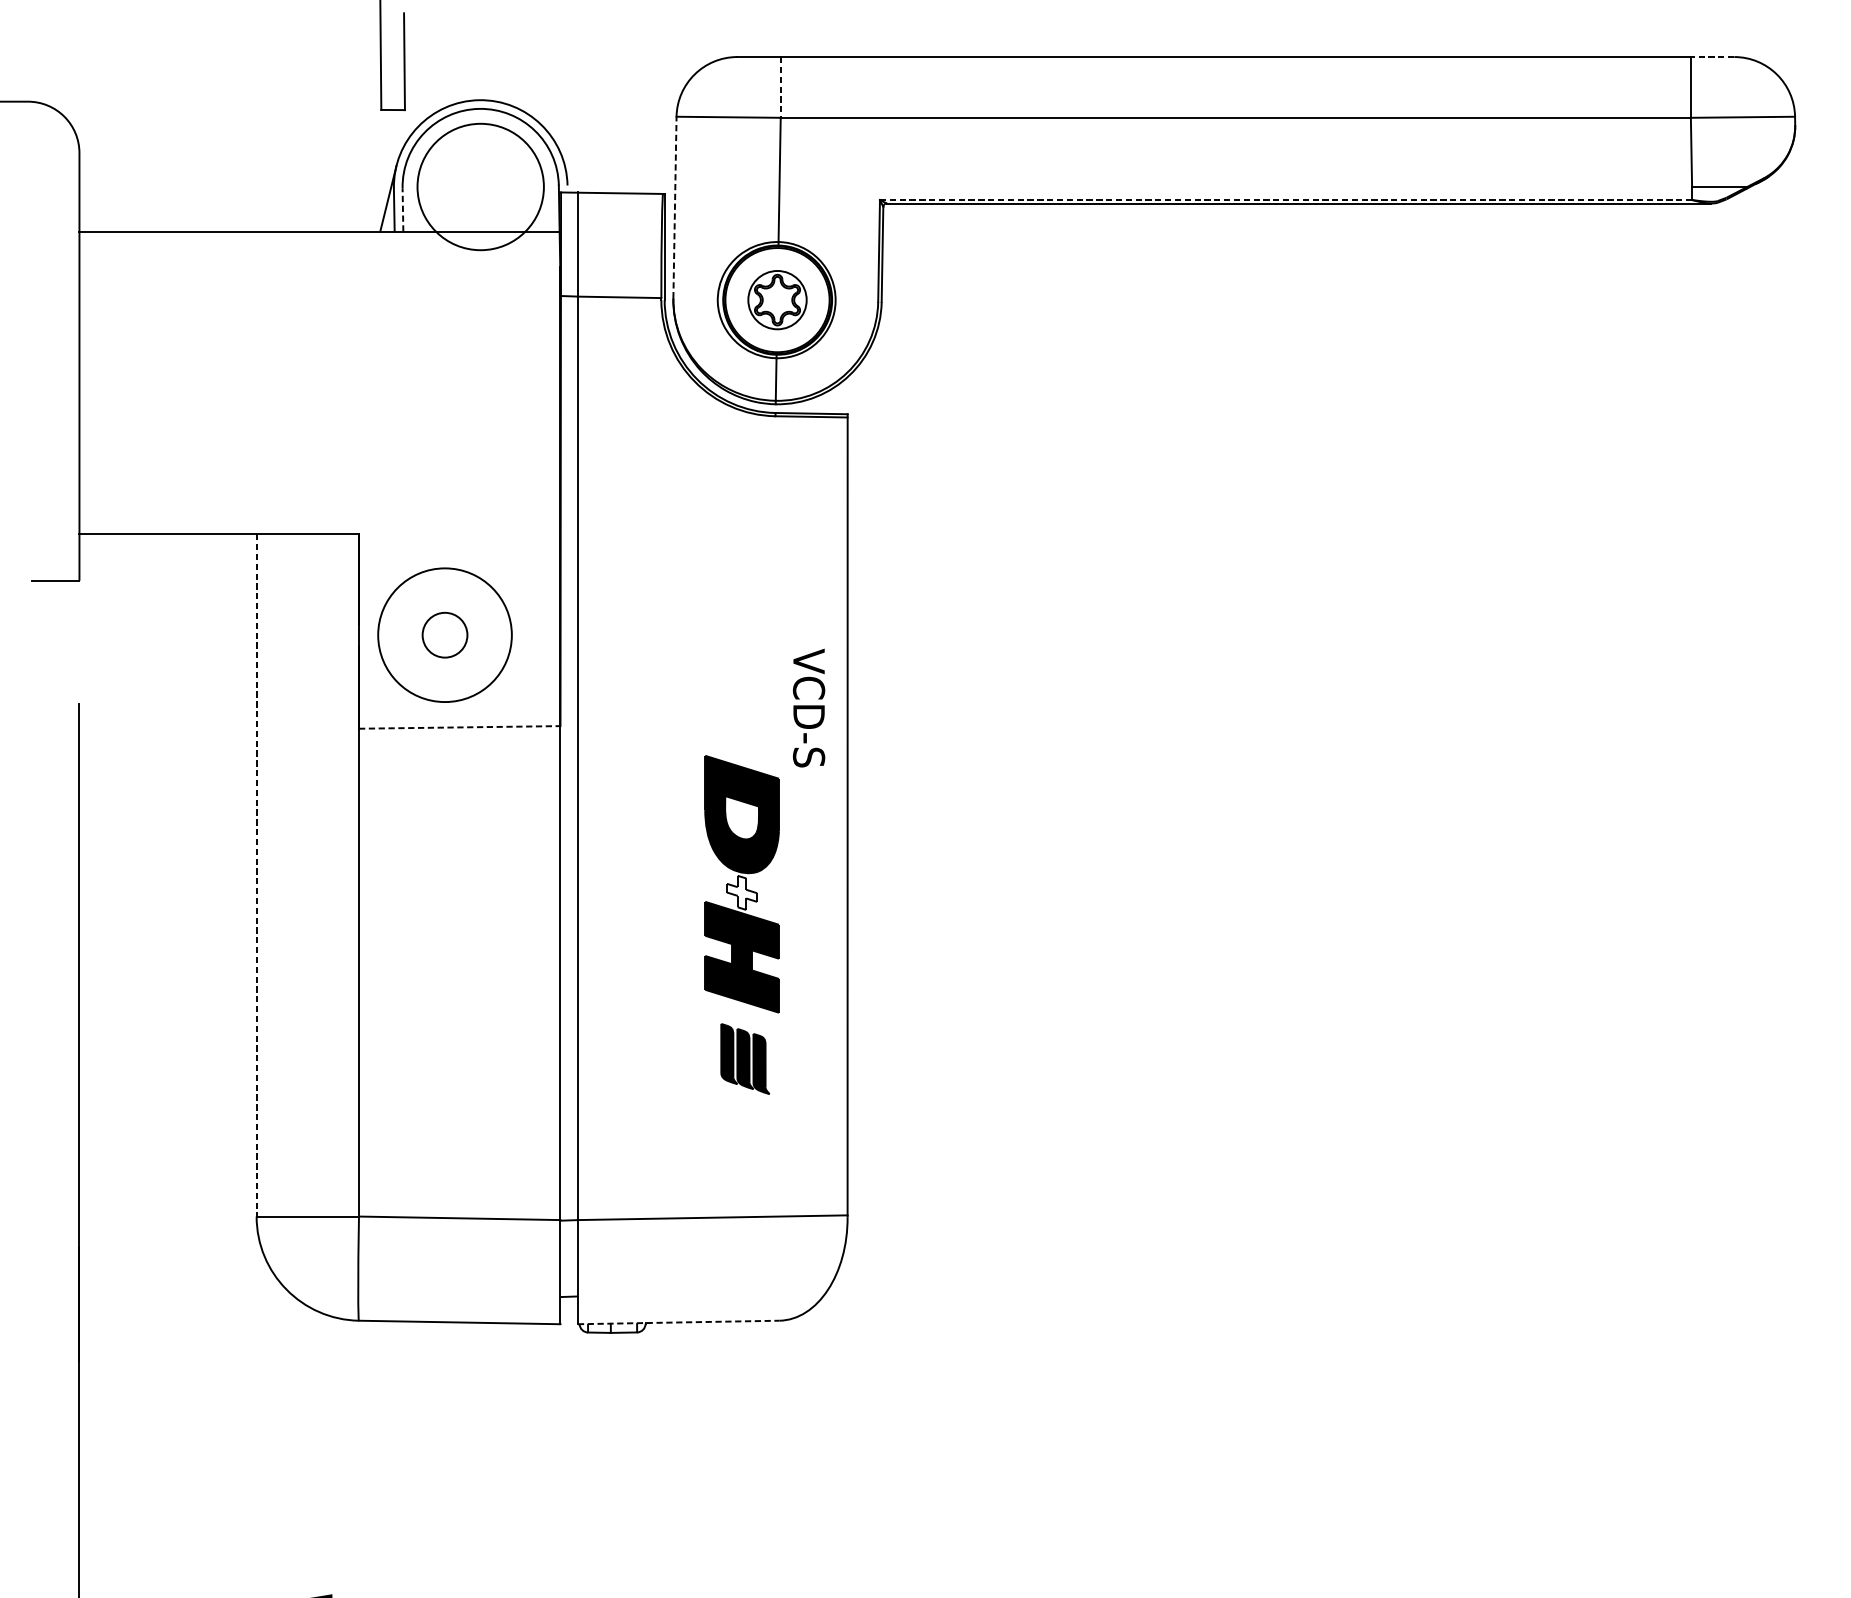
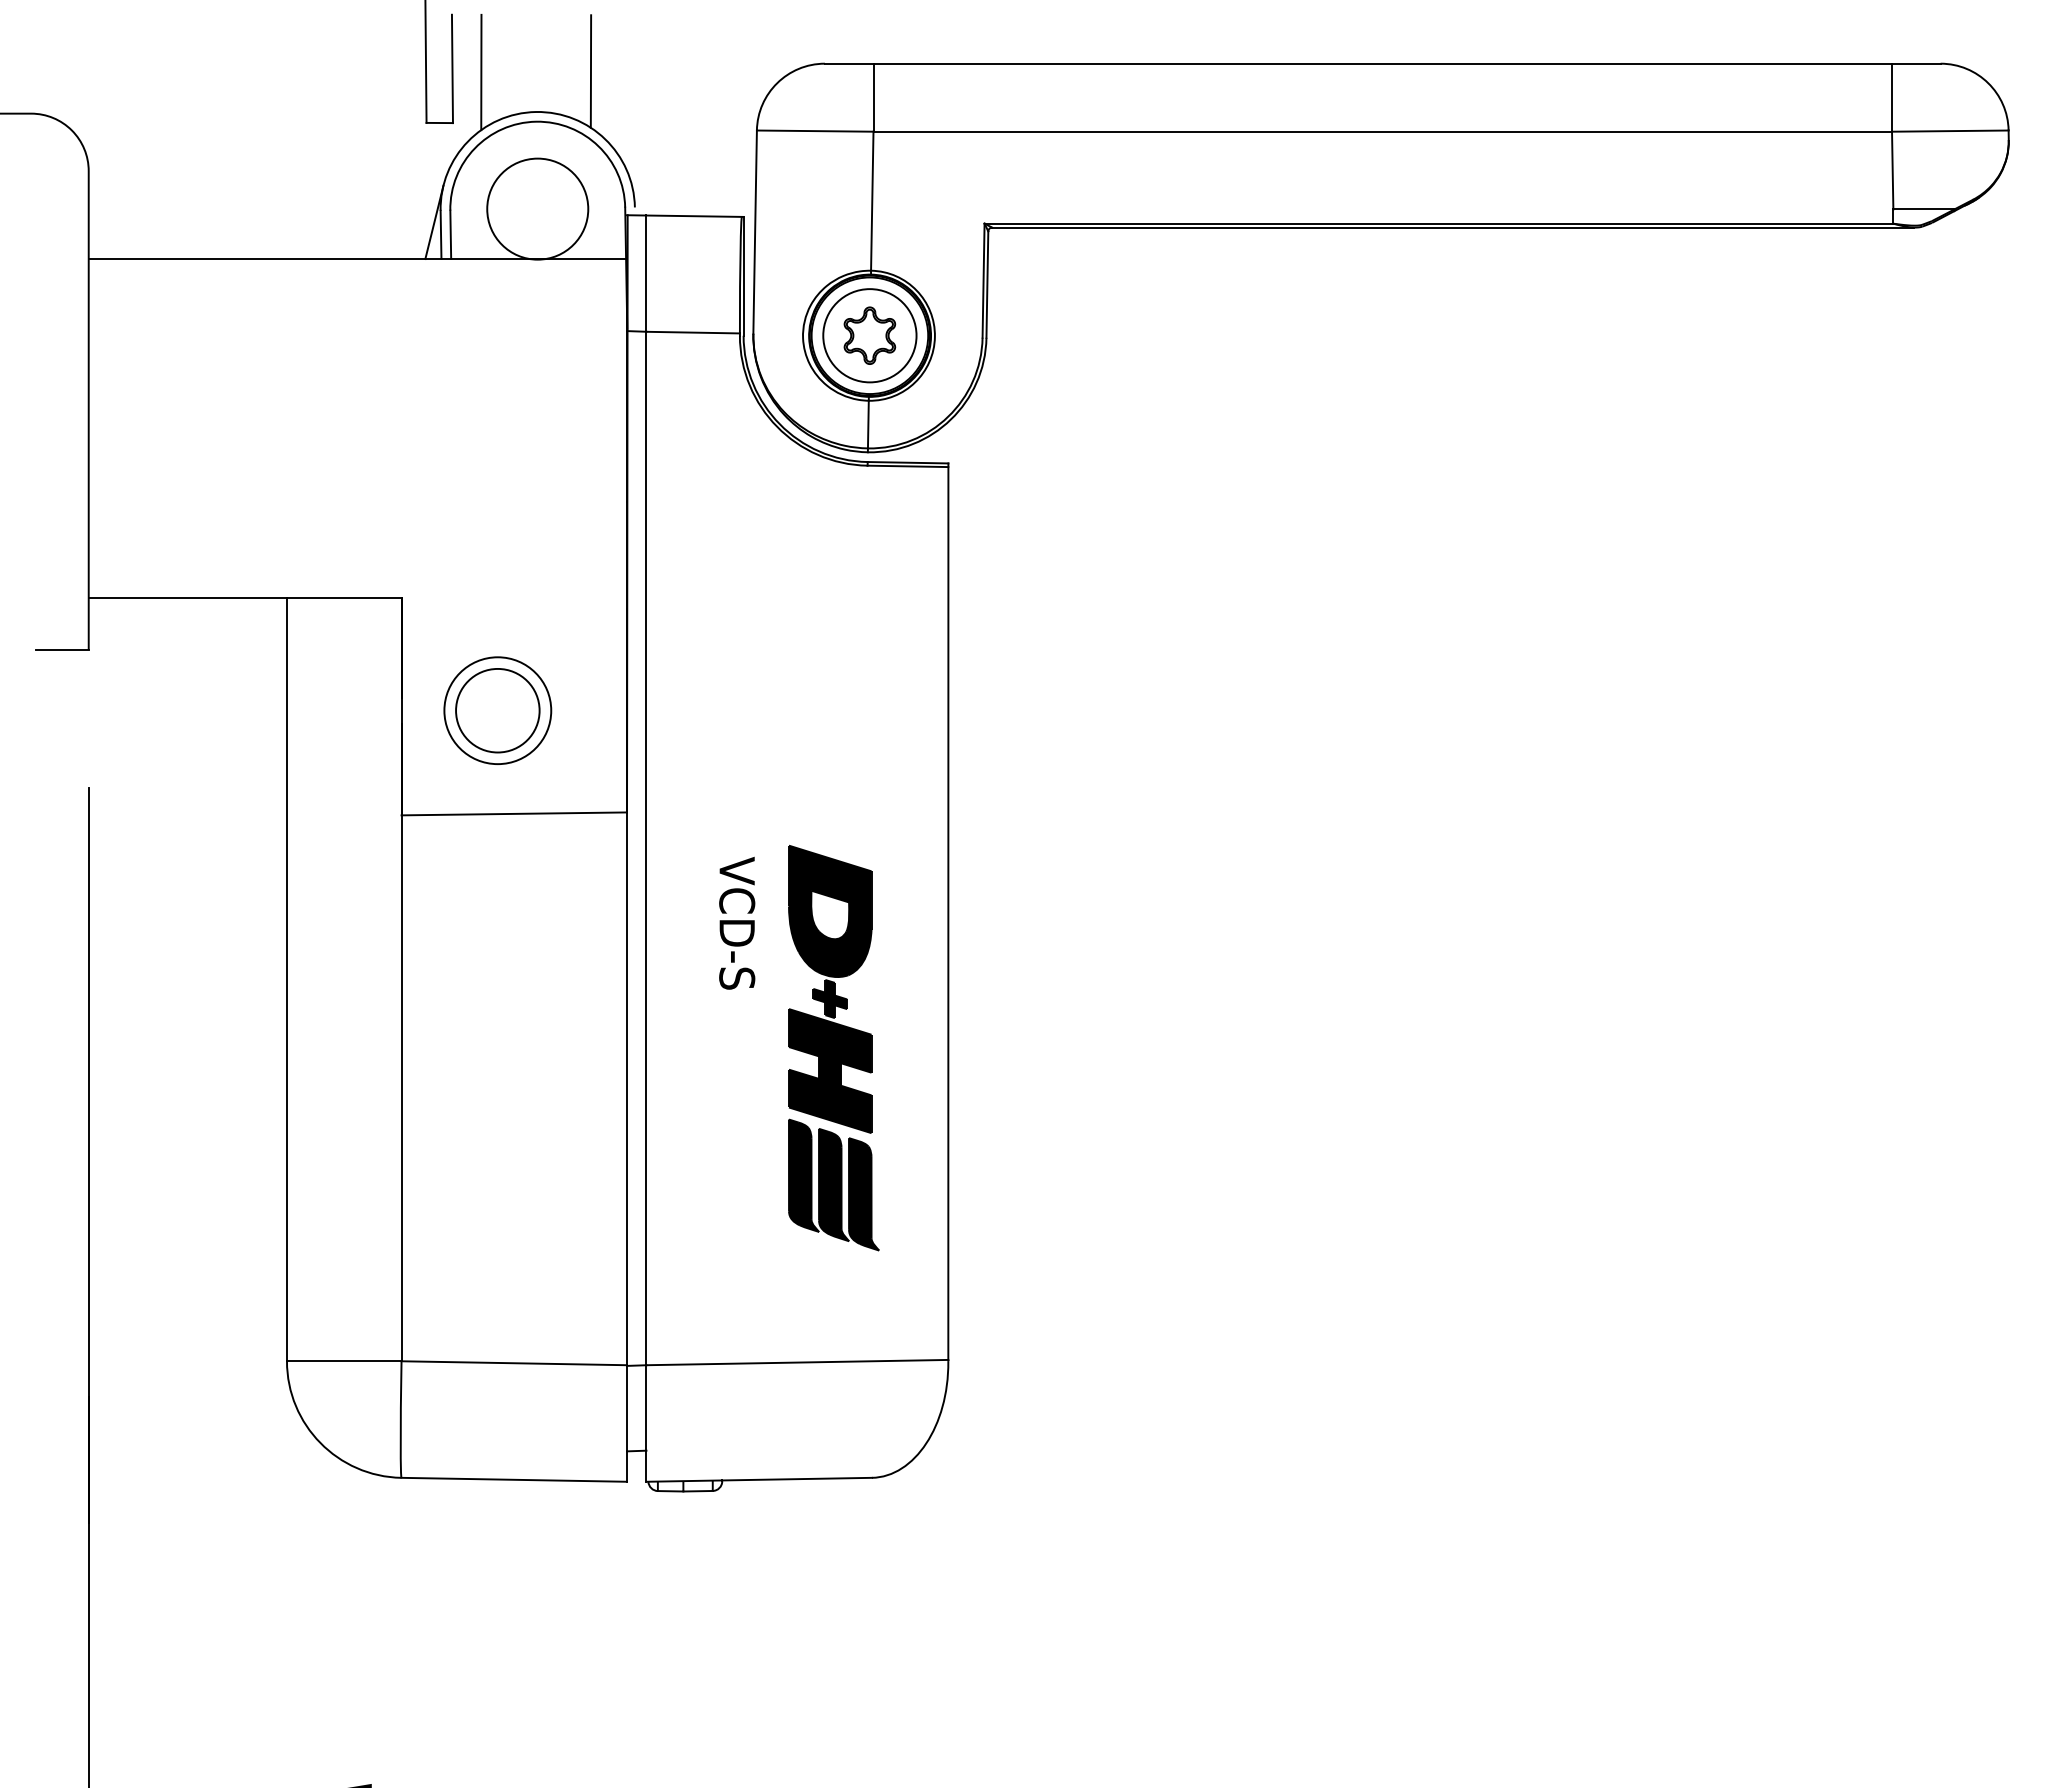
line: (1711, 56) -> (1915, 63), dashed -> solid
line: (430, 64) -> (481, 72), added
line: (527, 64) -> (590, 71), added
line: (780, 88) -> (873, 98), dashed -> solid
circle: (480, 186) -> (537, 208), size x0.71
line: (1286, 199) -> (1439, 223), dashed -> solid
line: (675, 207) -> (755, 232), dashed -> solid
line: (402, 209) -> (450, 234), dashed -> solid
circle: (777, 299) -> (869, 335), size x1.43
circle: (444, 635) -> (497, 710), size x0.71
circle: (444, 635) -> (497, 710), size x1.67
text: (809, 707) -> (737, 922), moved
line: (459, 727) -> (514, 813), dashed -> solid
line: (256, 875) -> (286, 979), dashed -> solid
fill: (742, 892) -> (830, 998), added
part: (744, 1058) -> (833, 1184), size x1.67
line: (678, 1322) -> (759, 1479), dashed -> solid

